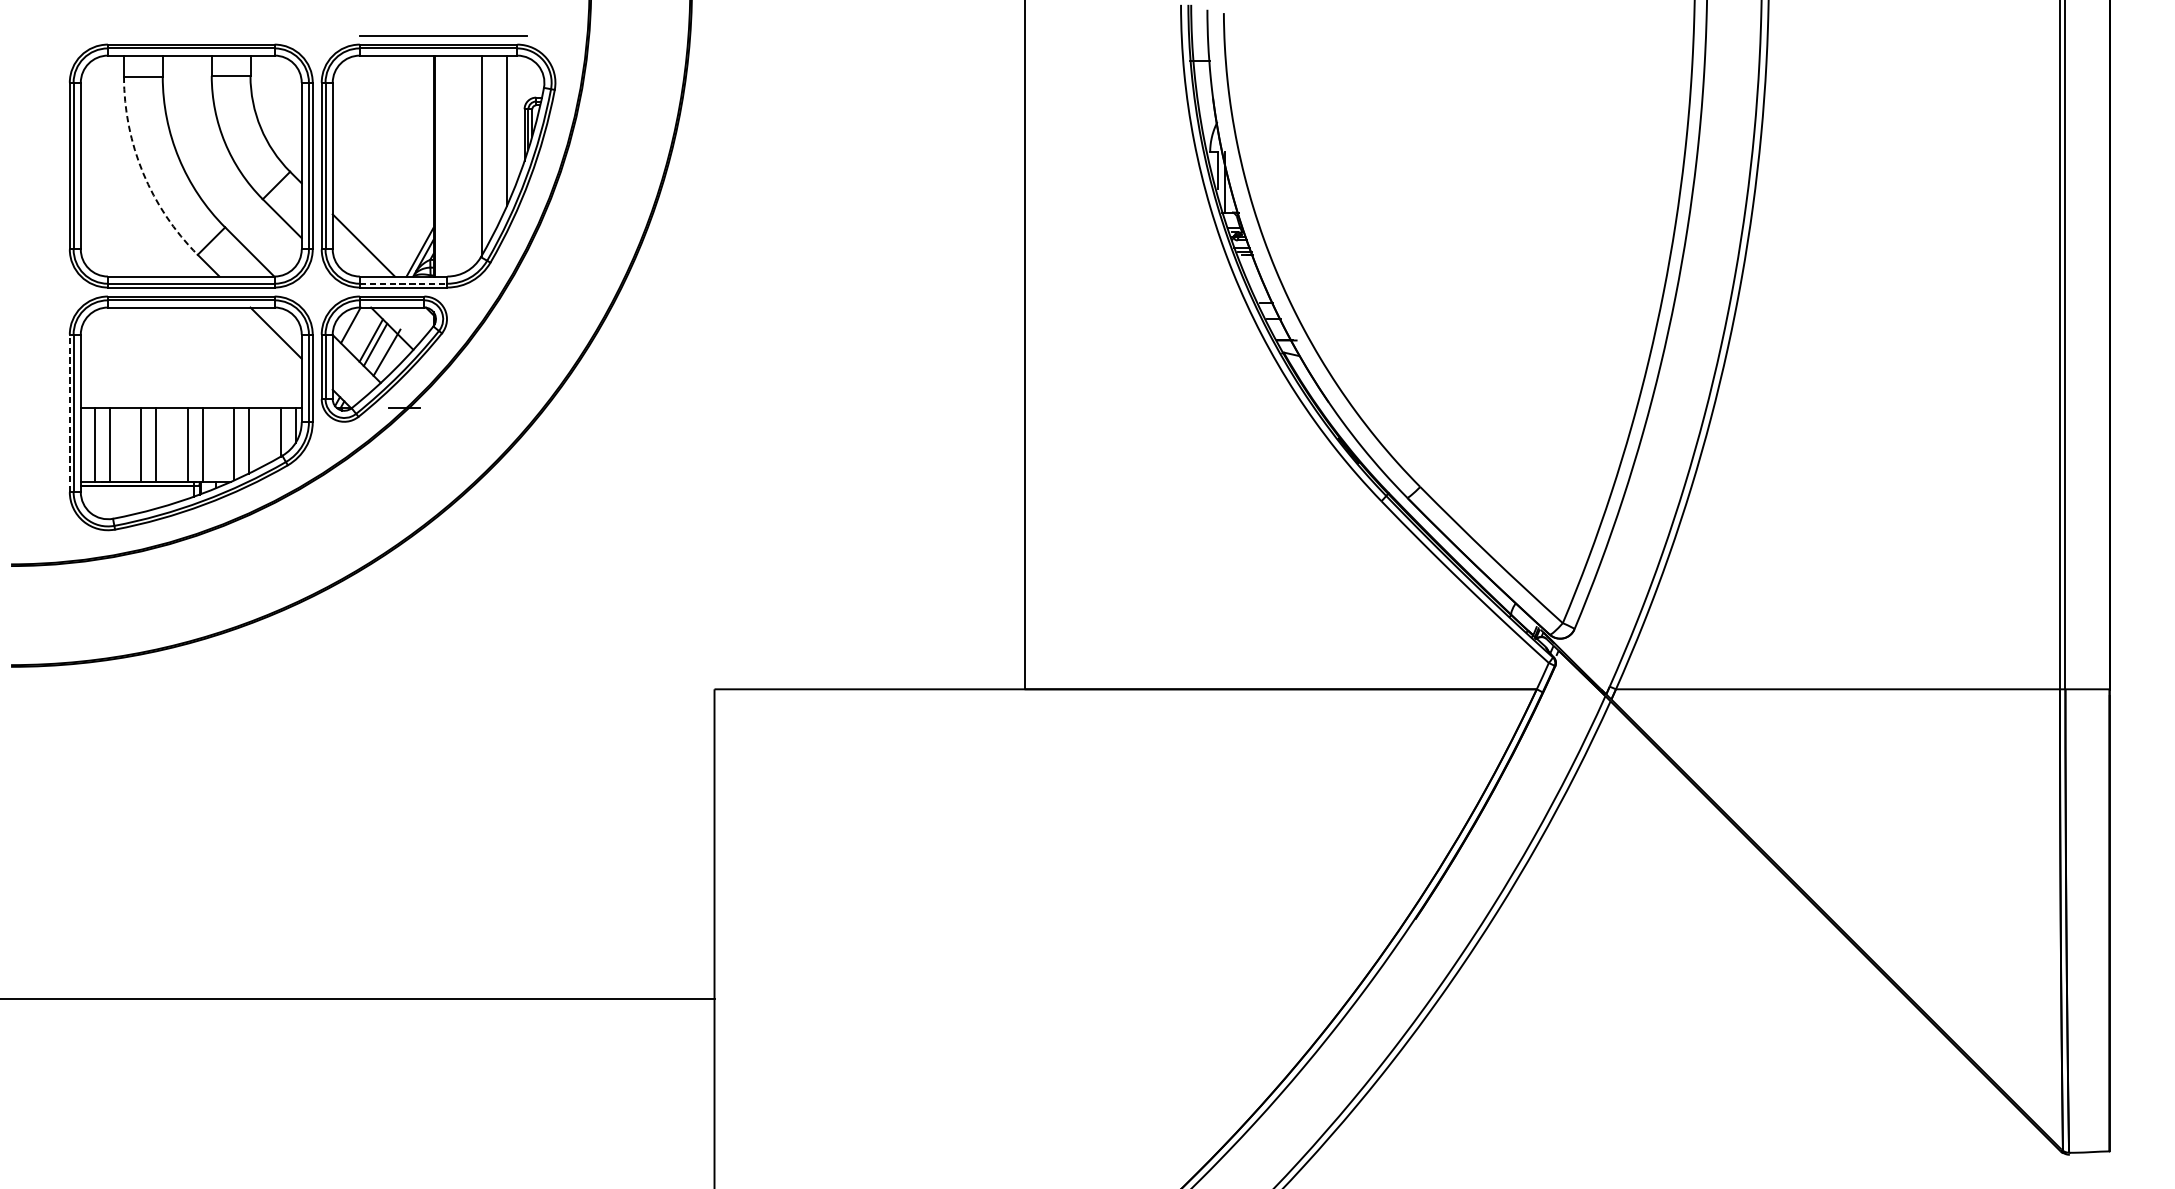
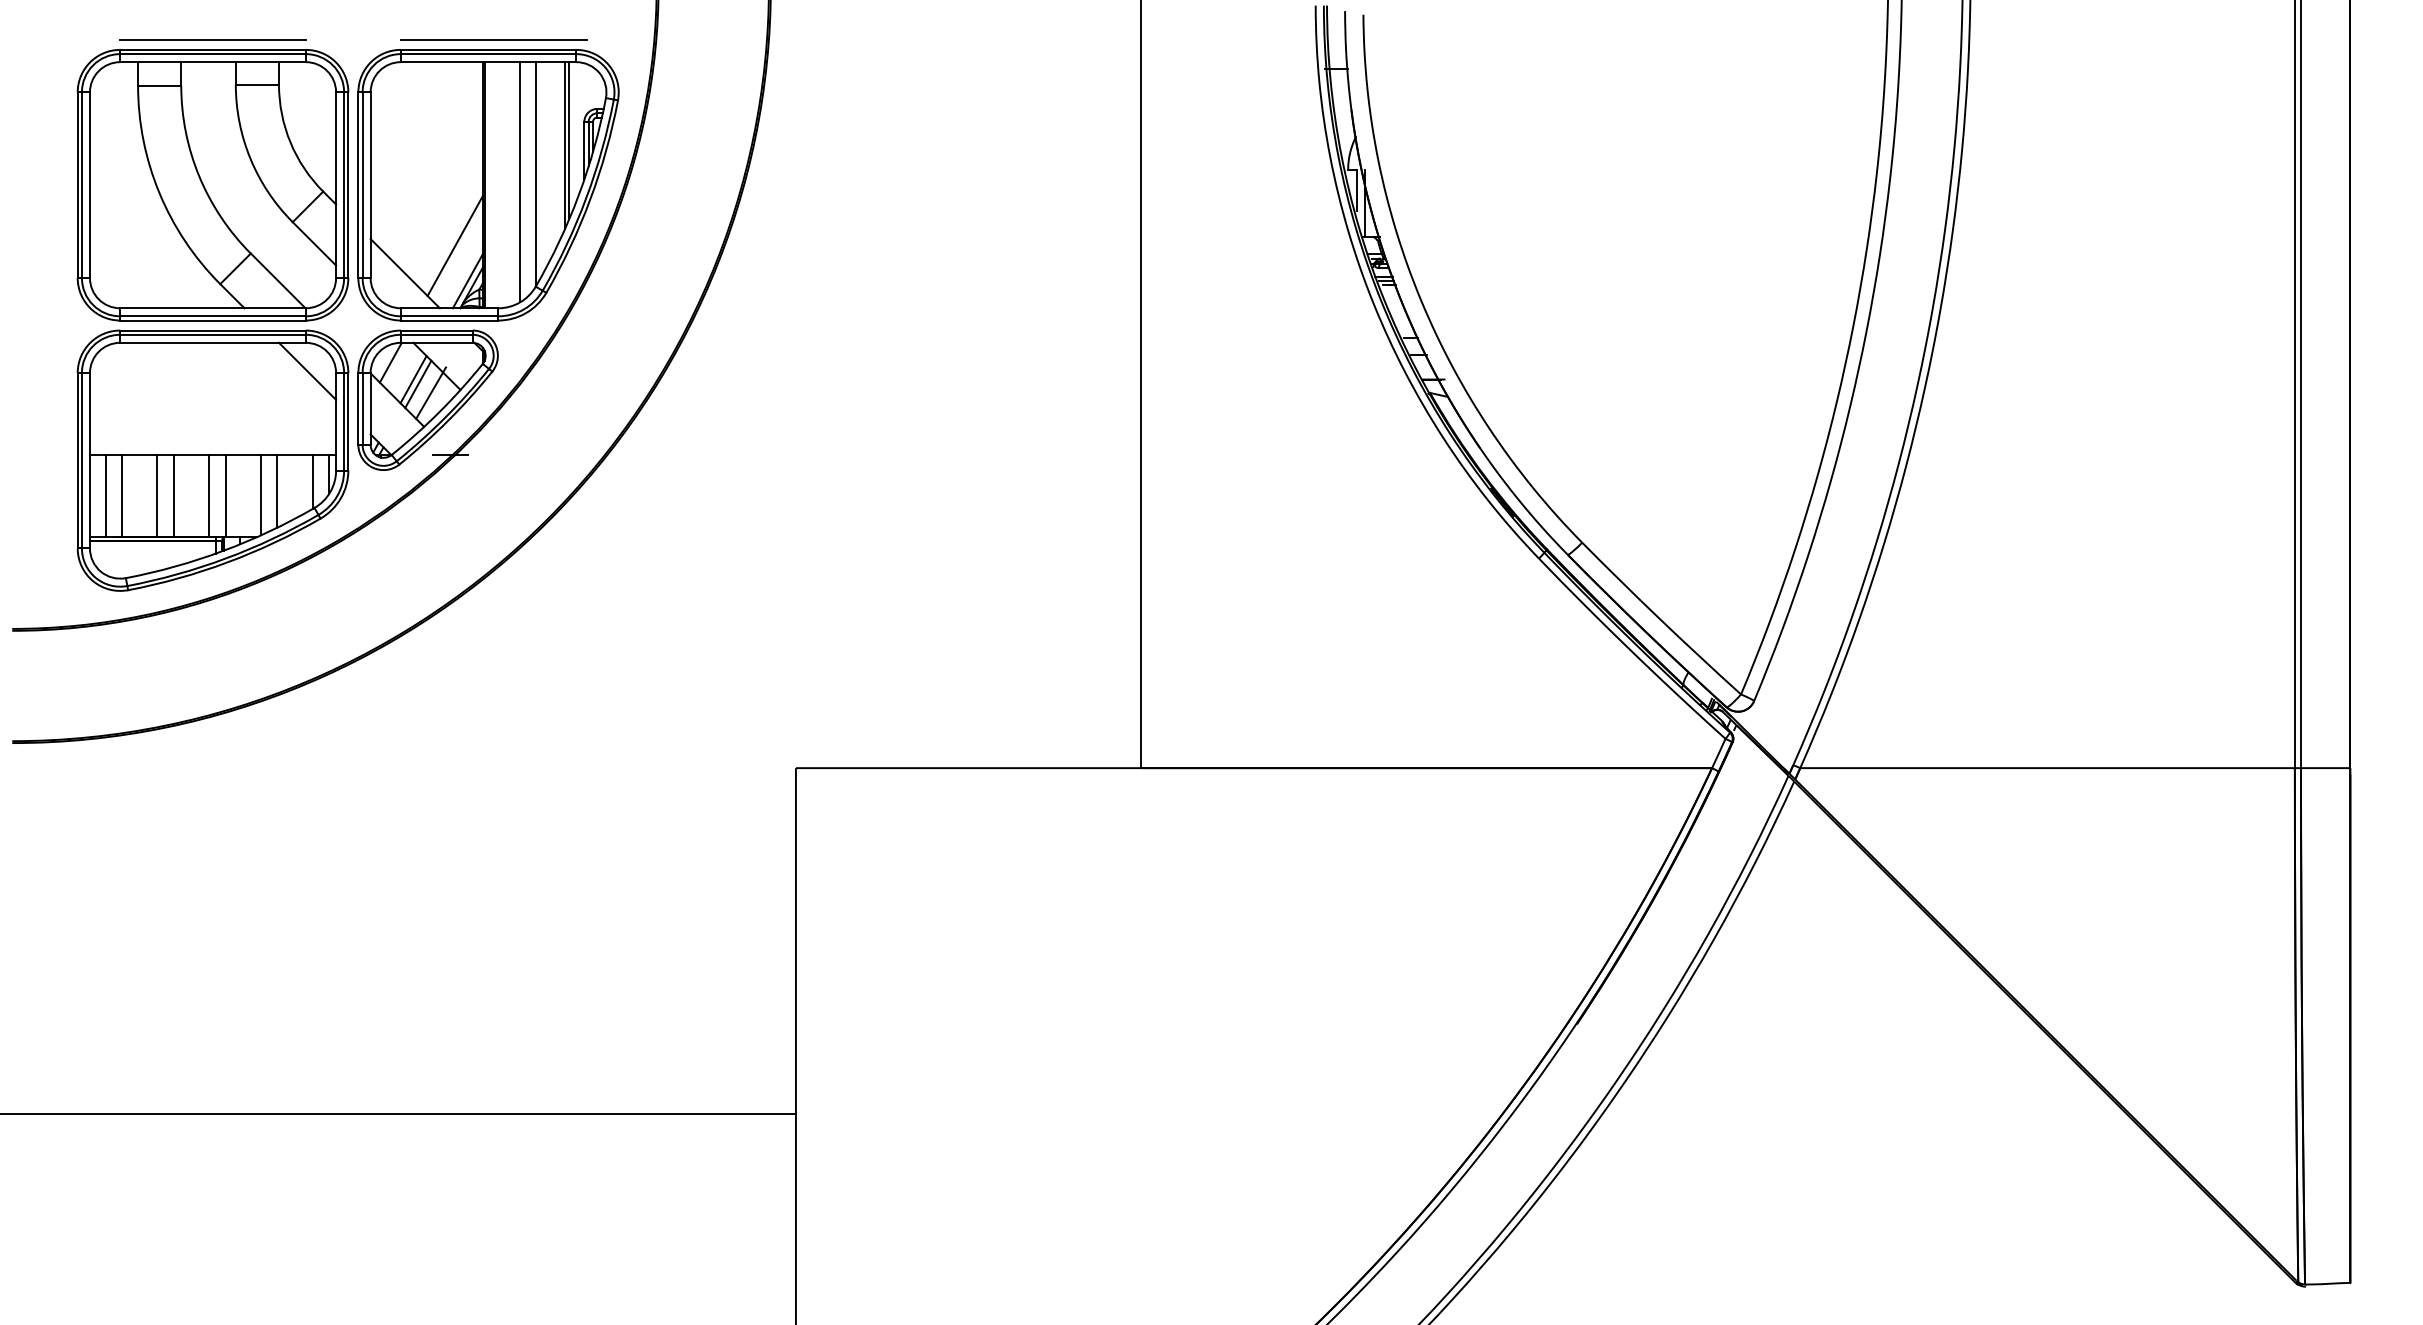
line: (190, 35) -> (212, 39), added
line: (511, 125) -> (569, 140), added
line: (467, 163) -> (520, 182), added
arc: (143, 173) -> (159, 193), dashed -> solid
line: (408, 221) -> (454, 246), added
line: (403, 283) -> (449, 316), dashed -> solid
line: (69, 413) -> (77, 460), dashed -> solid

